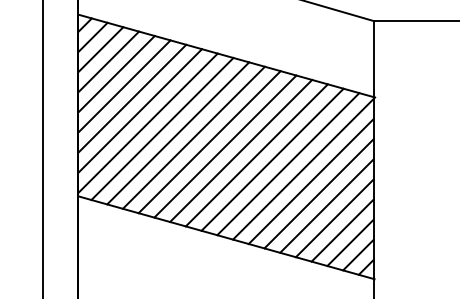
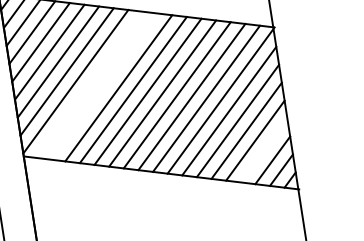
line: (162, 128) -> (89, 84), removed
line: (178, 133) -> (104, 86), removed
line: (342, 230) -> (263, 150), removed

